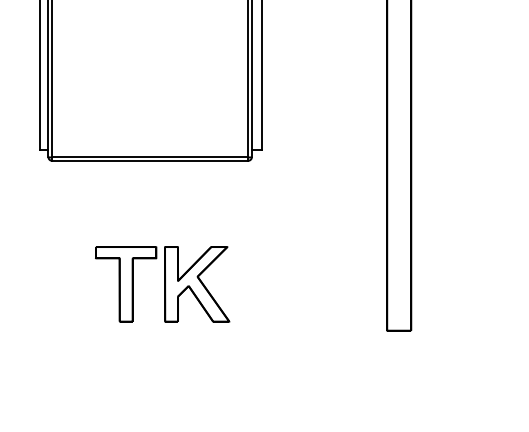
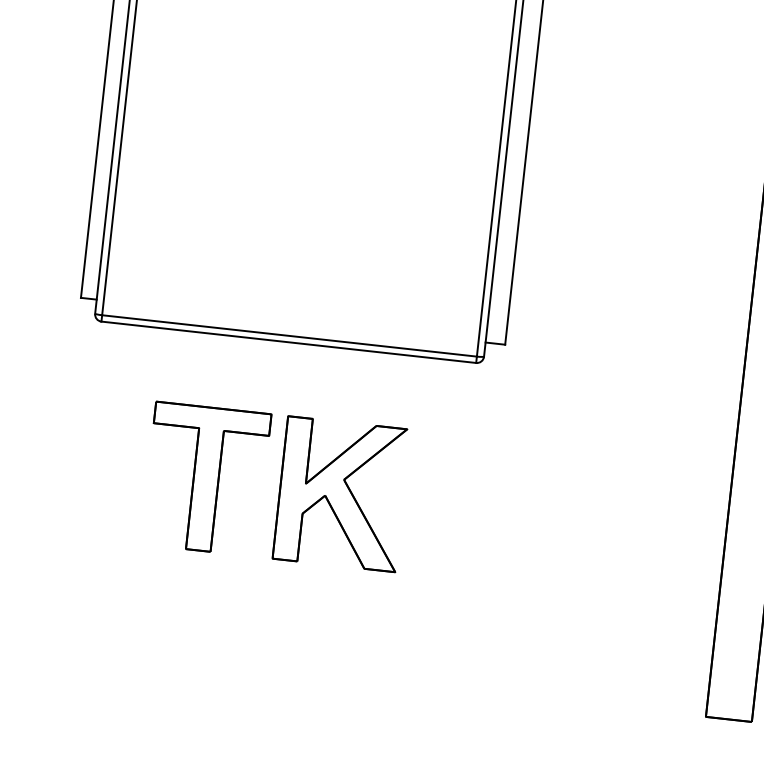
part: (162, 284) -> (275, 487), moved

